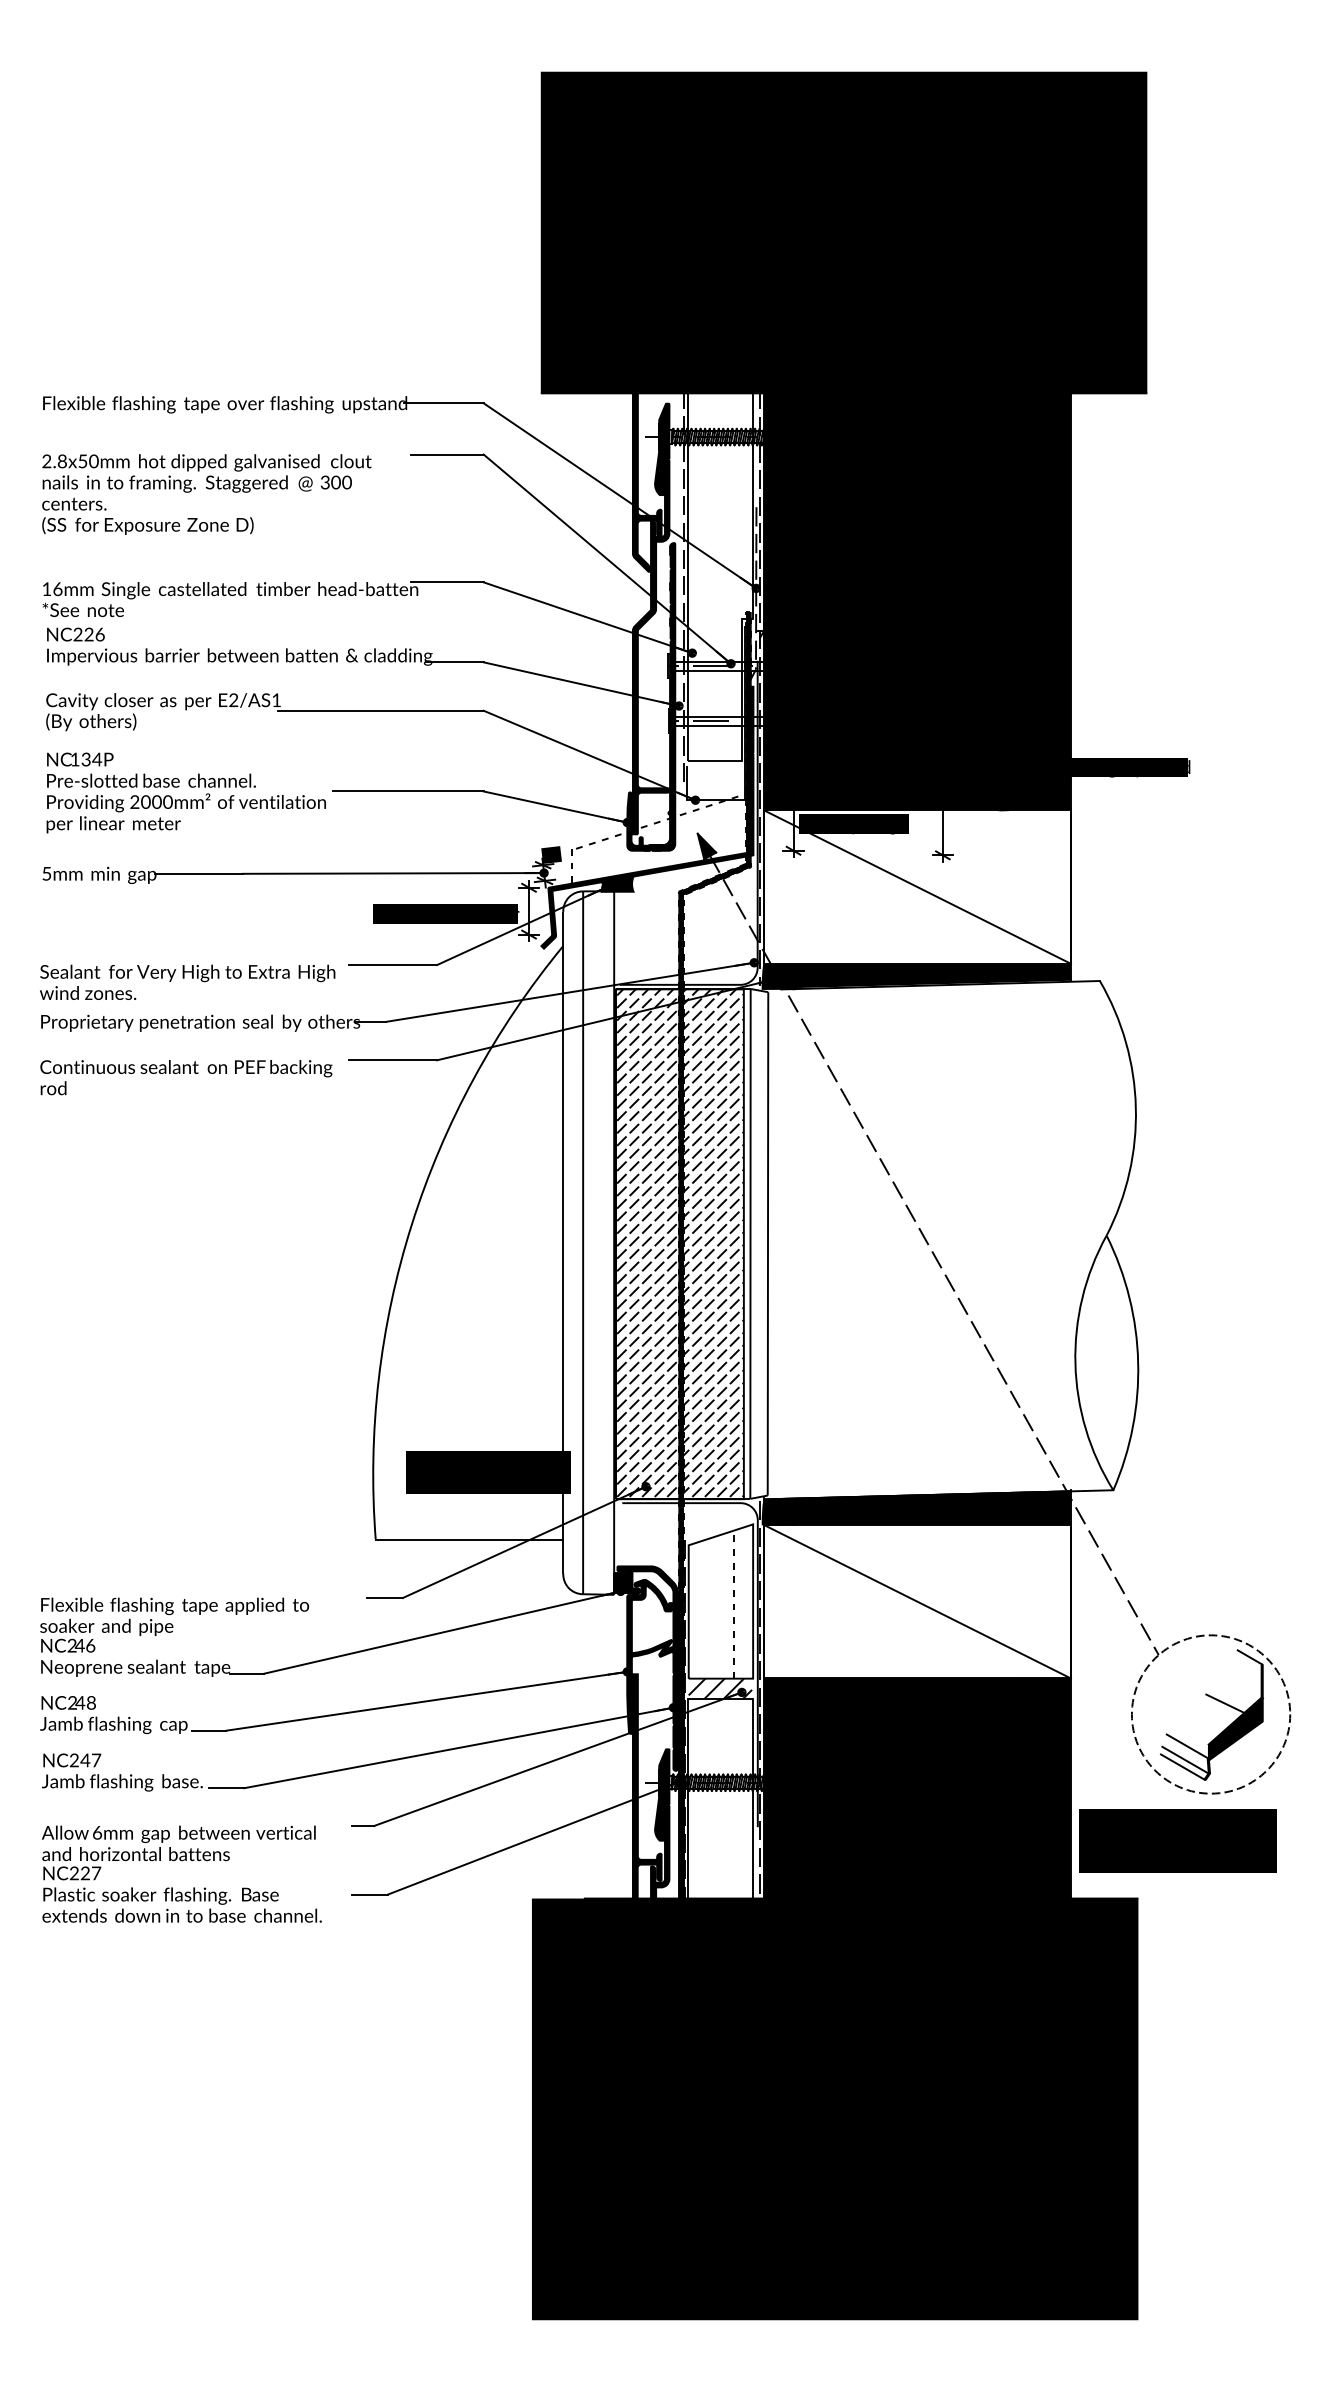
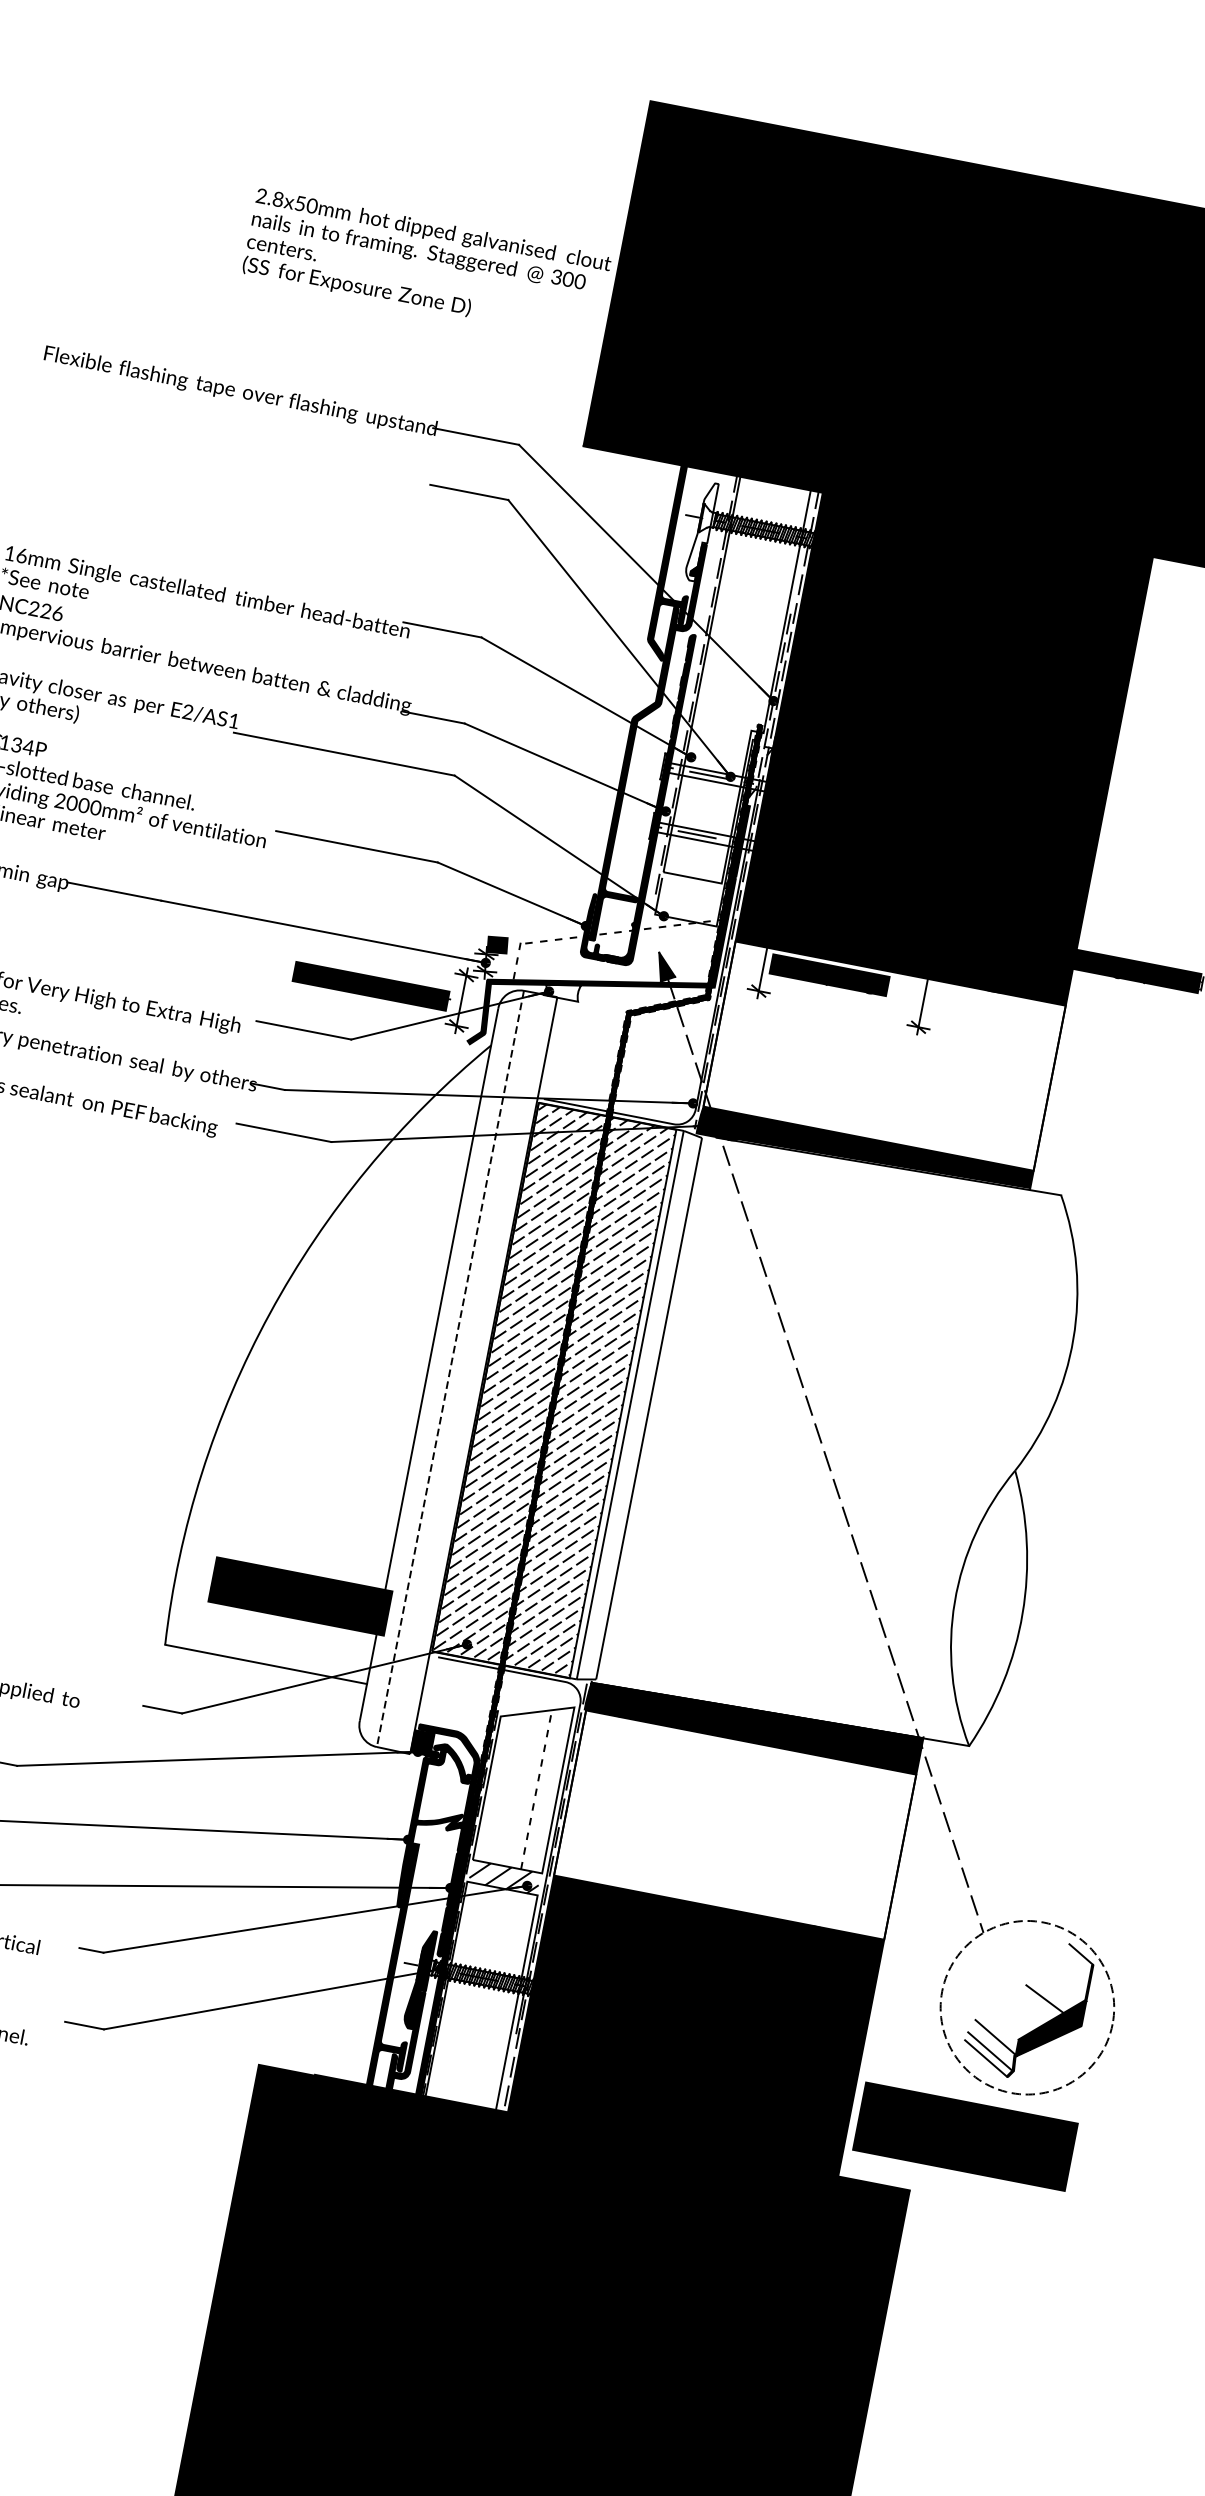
fill: (662, 449) -> (701, 531), removed
text: (206, 494) -> (426, 265), moved
fill: (617, 883) -> (562, 989), removed
line: (917, 886) -> (884, 1055), removed
line: (583, 1243) -> (450, 1369), solid -> dashed
line: (917, 1601) -> (735, 1824), removed

